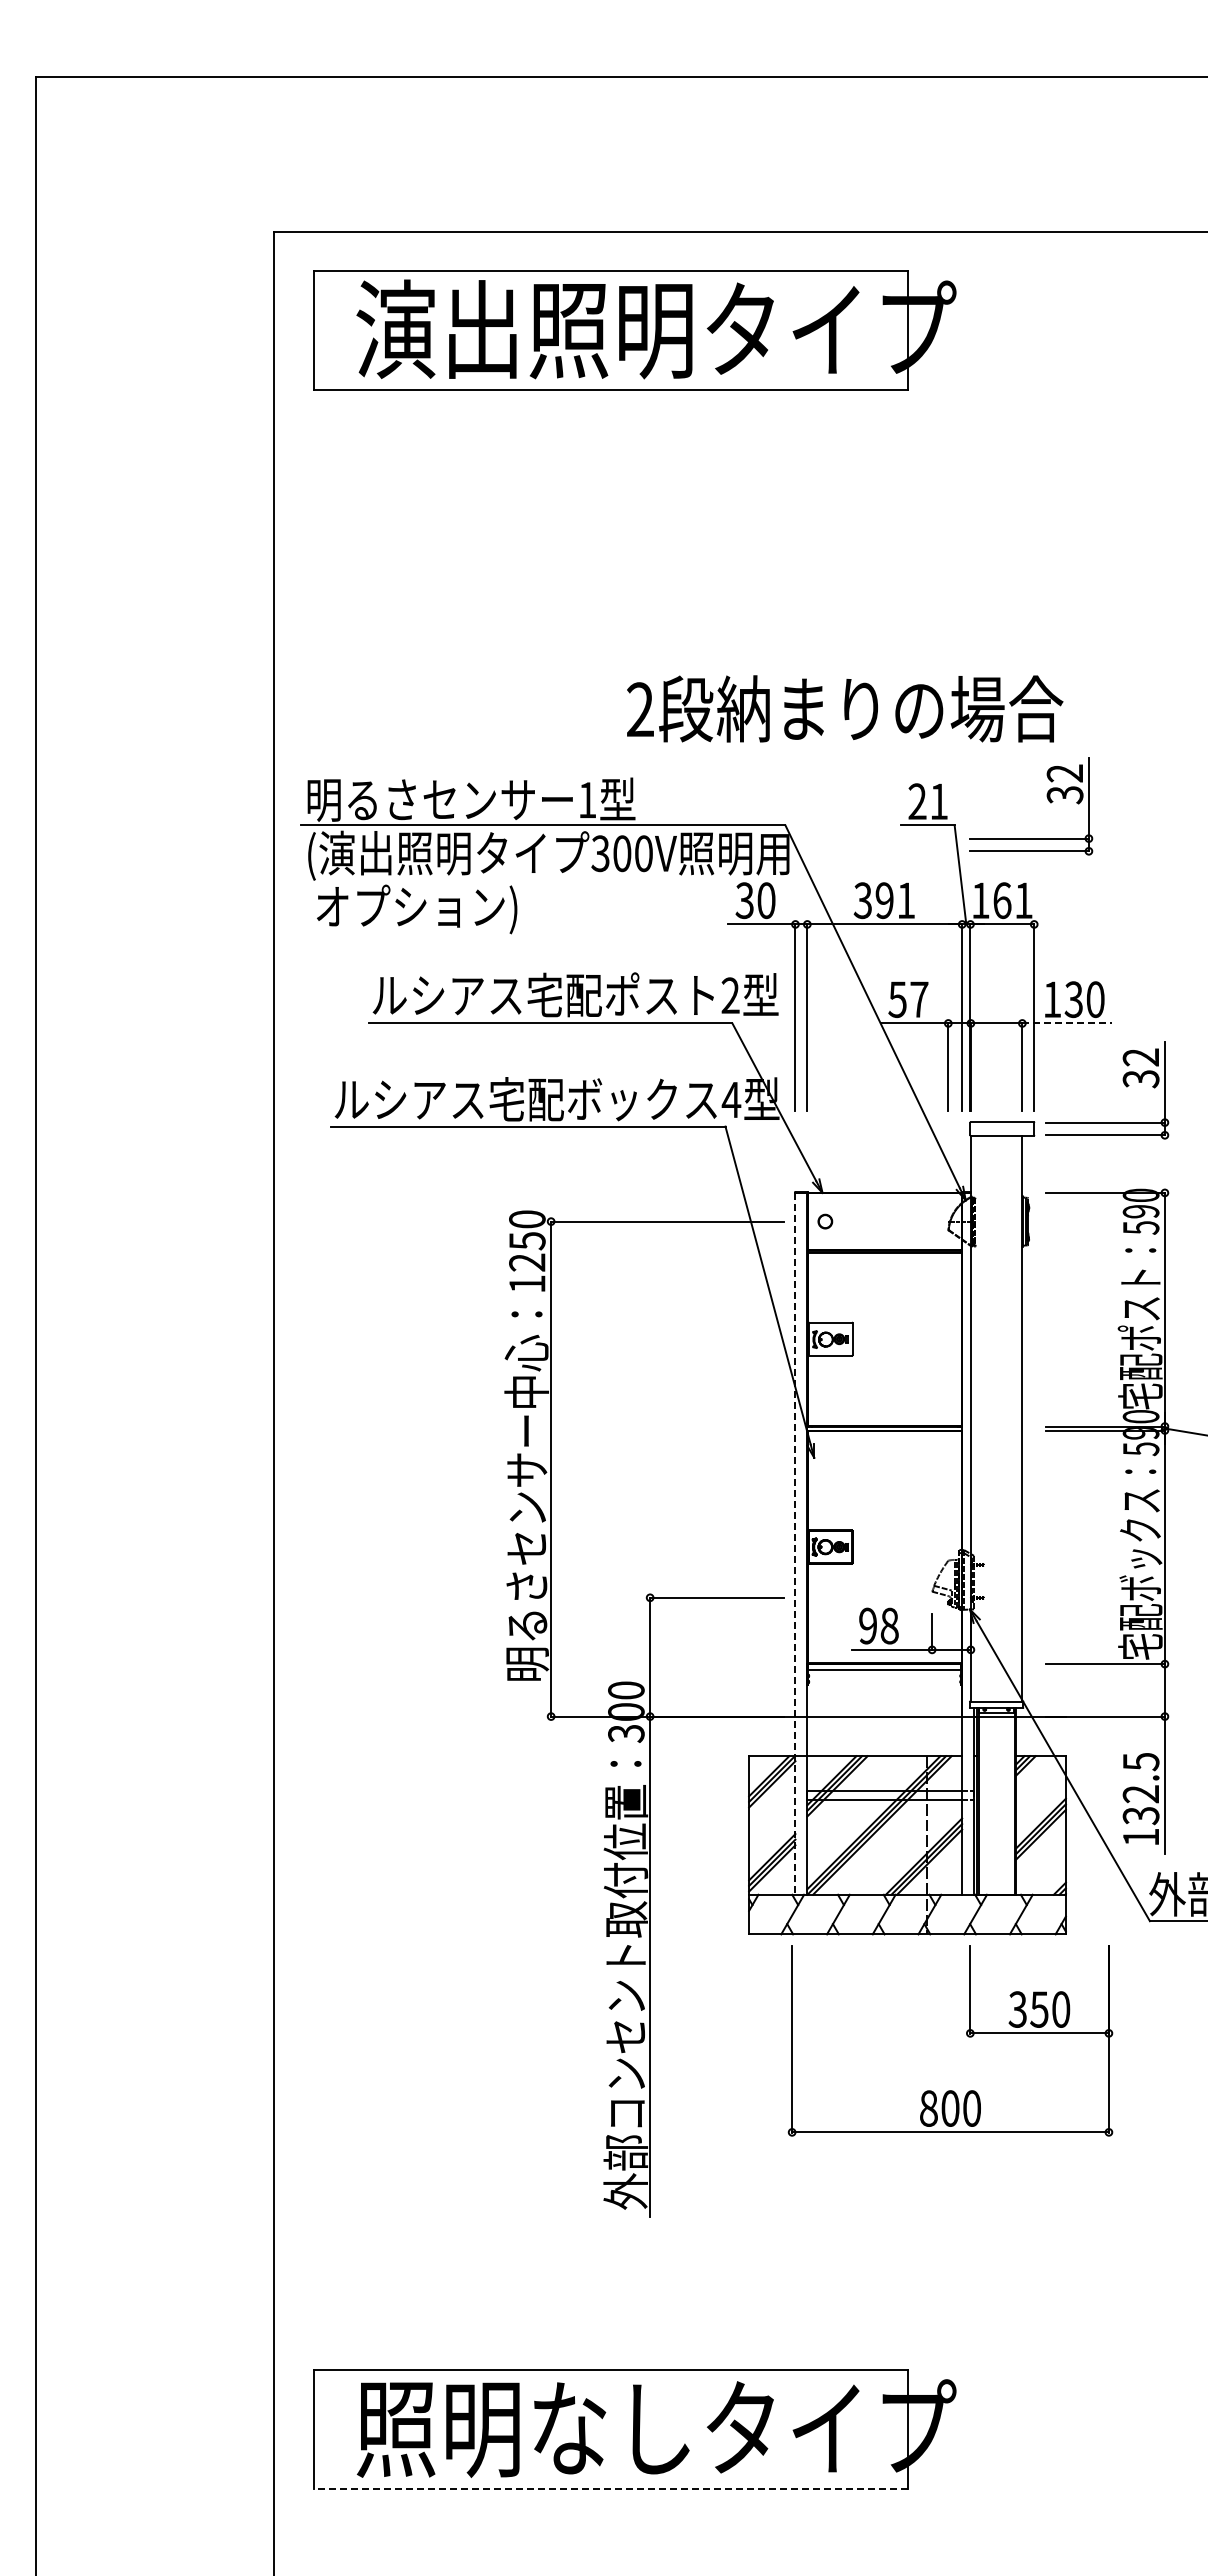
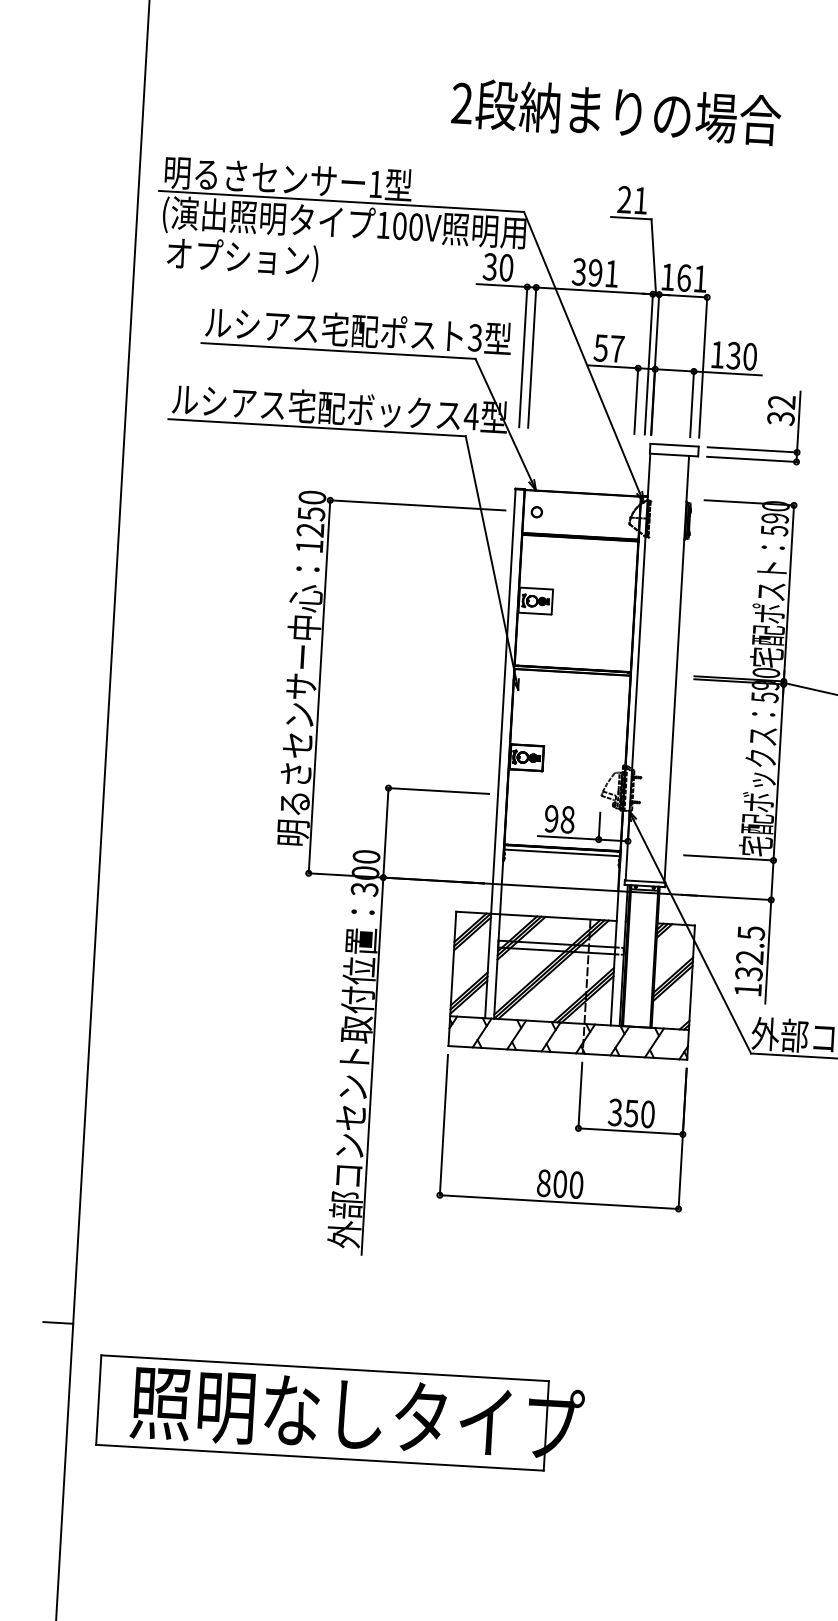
text: (845, 708) -> (616, 111), moved
part: (1047, 799) -> (722, 203), removed
text: (600, 853) -> (383, 225), 300V -> 100V
text: (730, 996) -> (475, 338), 2 -> 3
line: (1067, 1023) -> (727, 373), dashed -> solid
line: (795, 1544) -> (500, 754), dashed -> solid
part: (966, 2035) -> (575, 1129), moved
line: (253, 2330) -> (57, 1323), added
line: (610, 2488) -> (319, 1457), dashed -> solid

